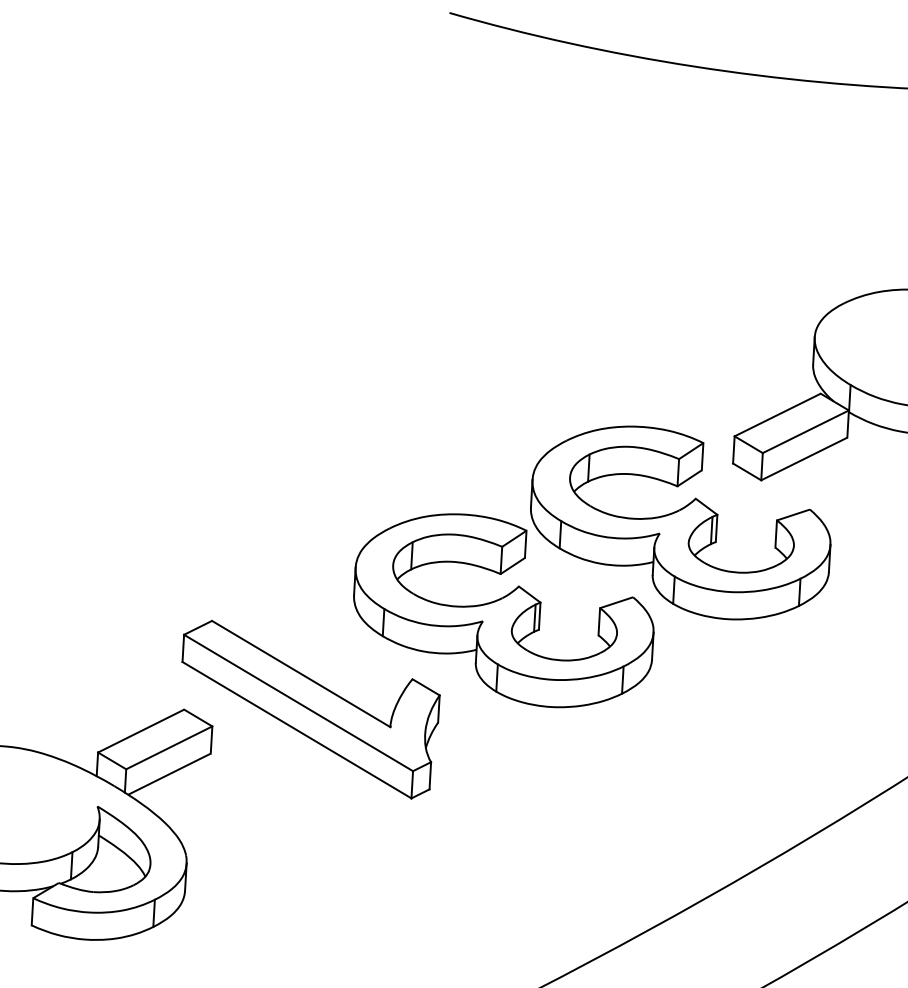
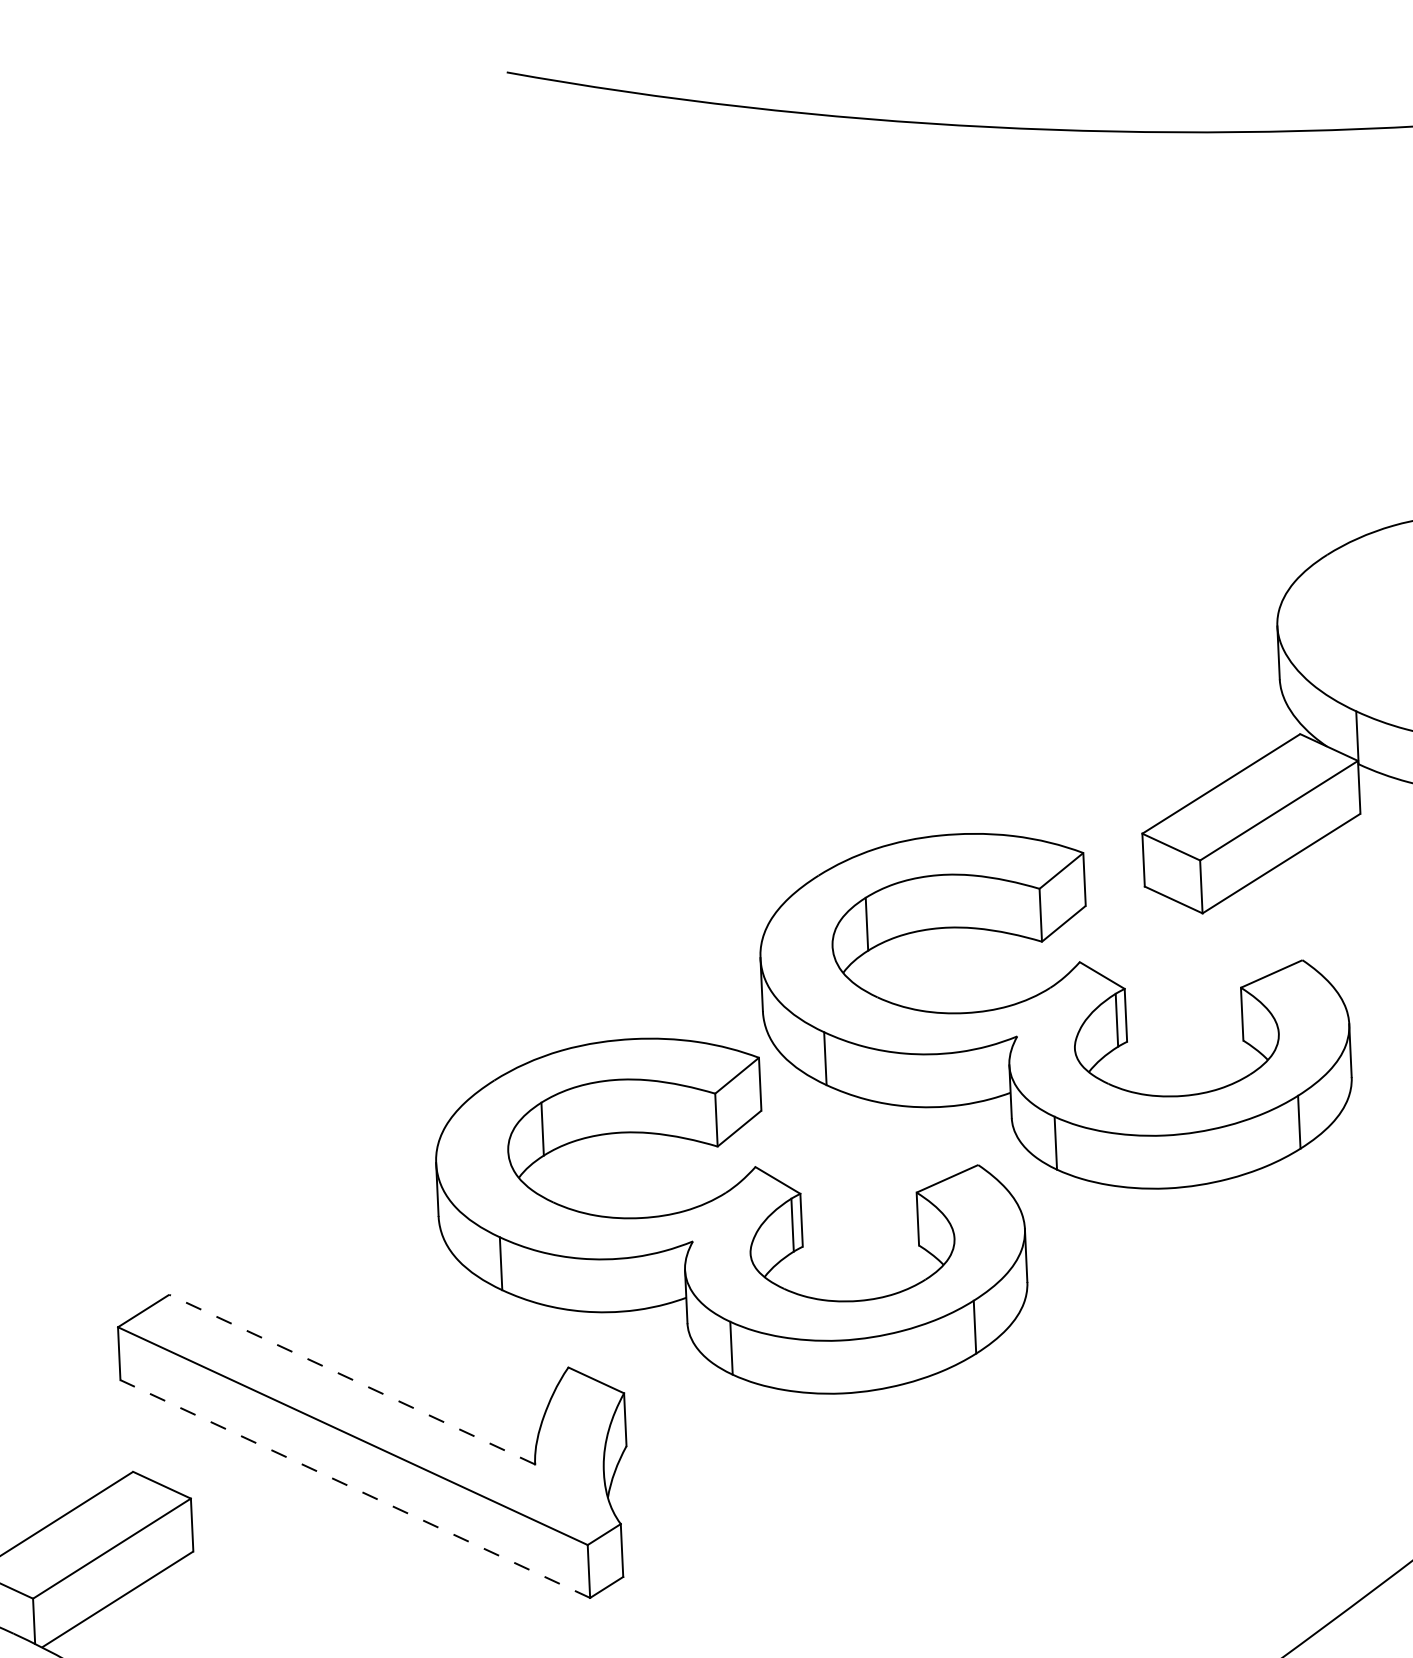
line: (301, 674) -> (352, 1380), solid -> dashed
line: (296, 729) -> (354, 1487), solid -> dashed

